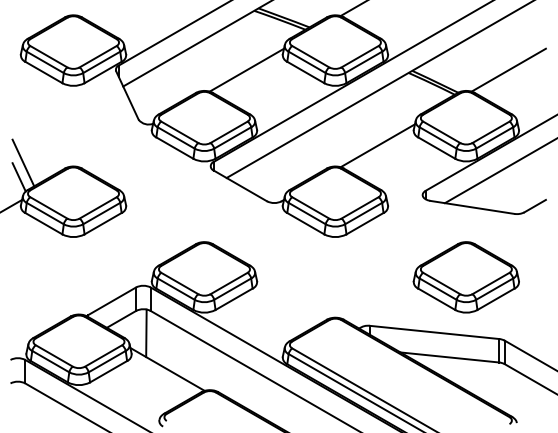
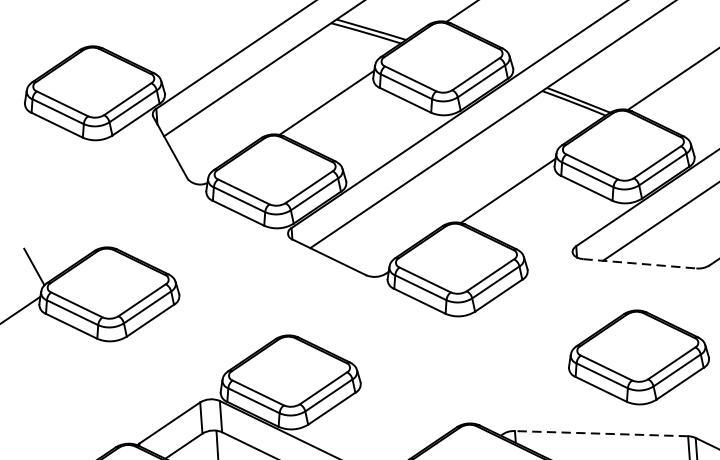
line: (23, 162) -> (38, 246), removed
line: (472, 207) -> (640, 263), solid -> dashed
line: (434, 332) -> (601, 433), solid -> dashed

